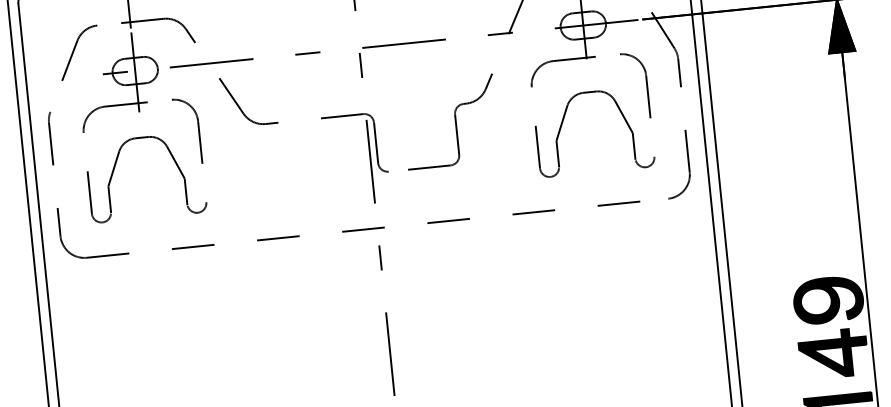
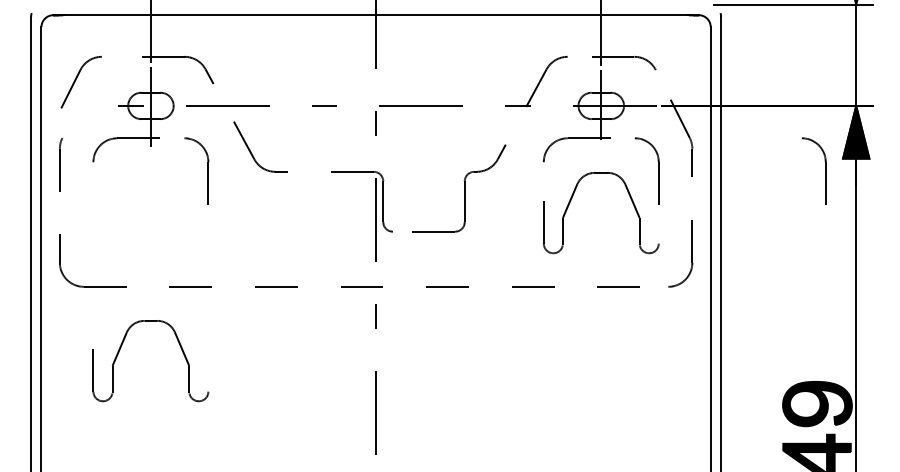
part: (78, 53) -> (80, 82), moved
part: (812, 67) -> (825, 170), added
part: (114, 170) -> (120, 350), moved

